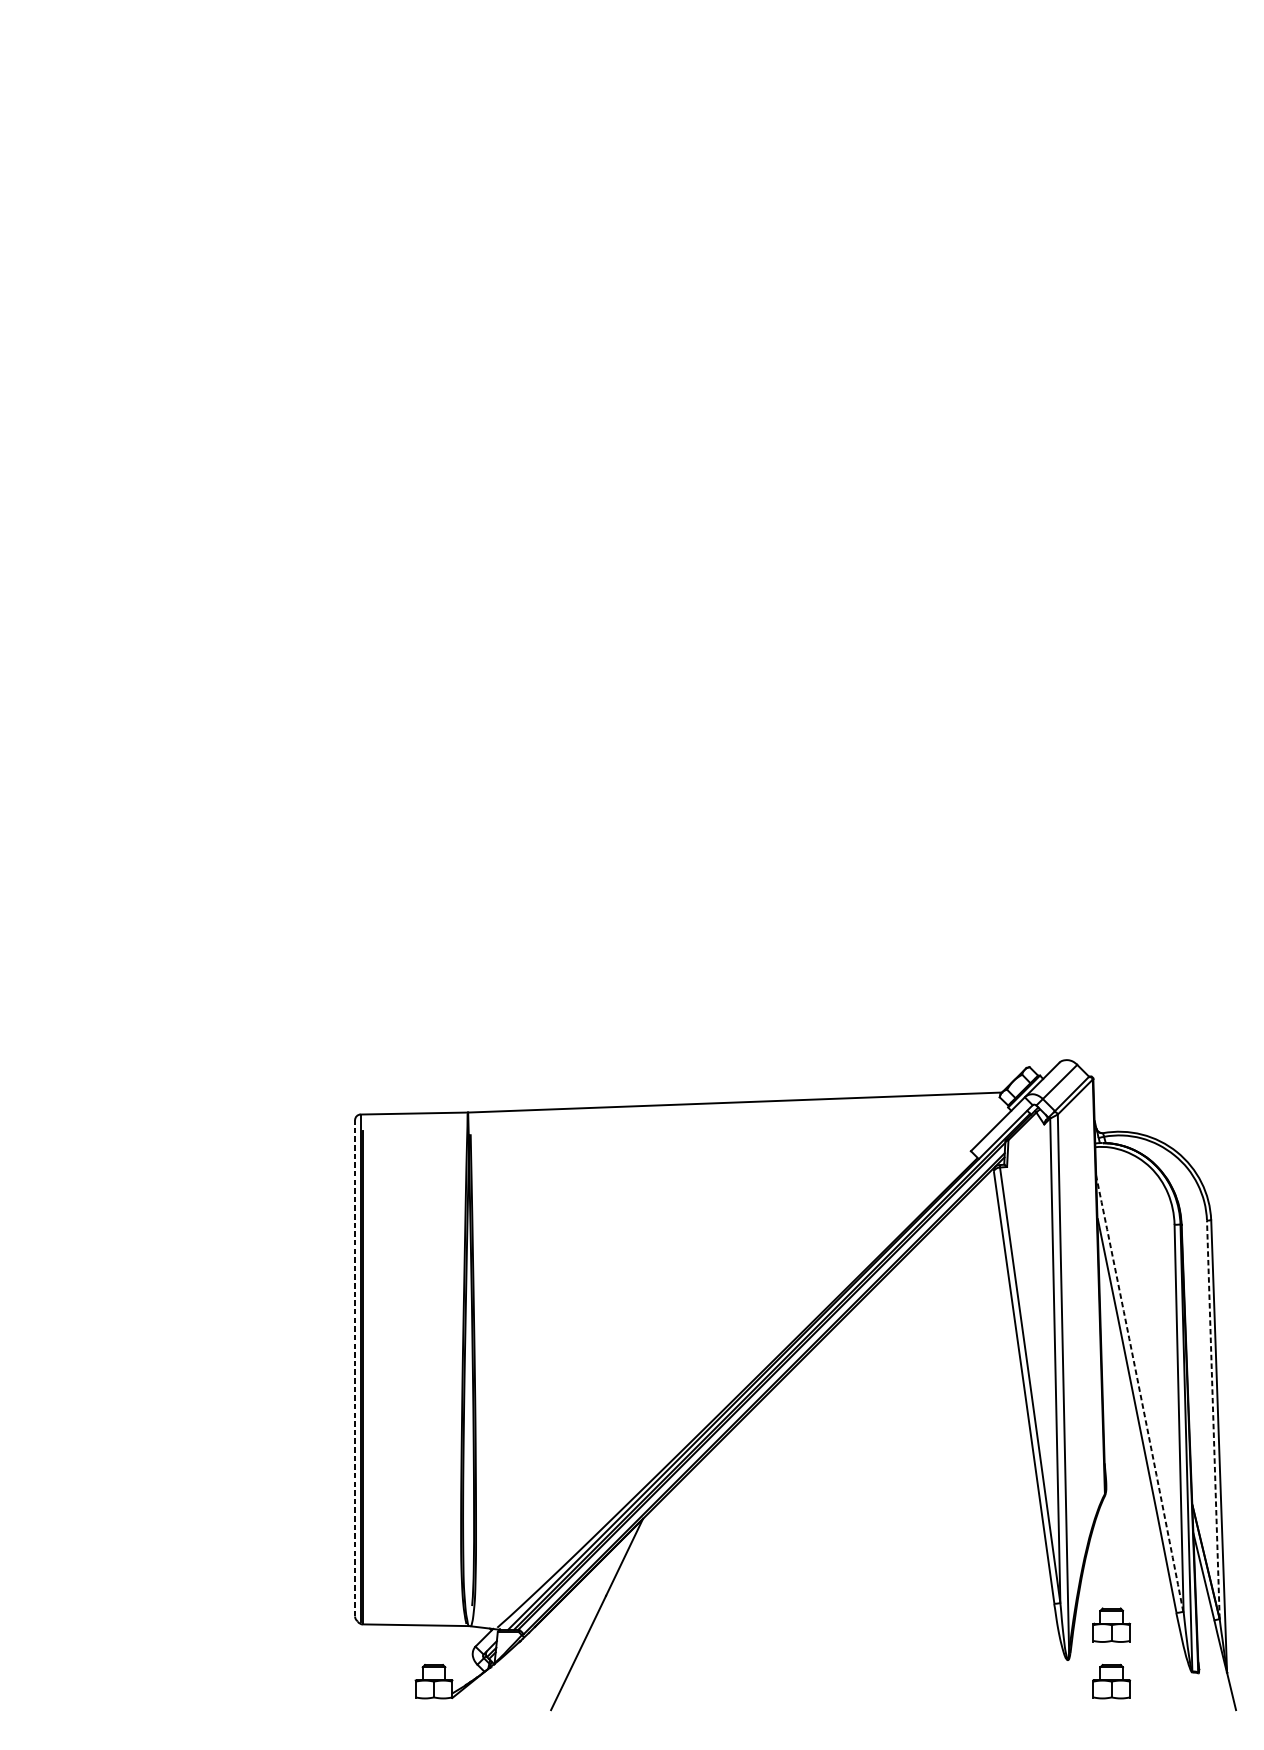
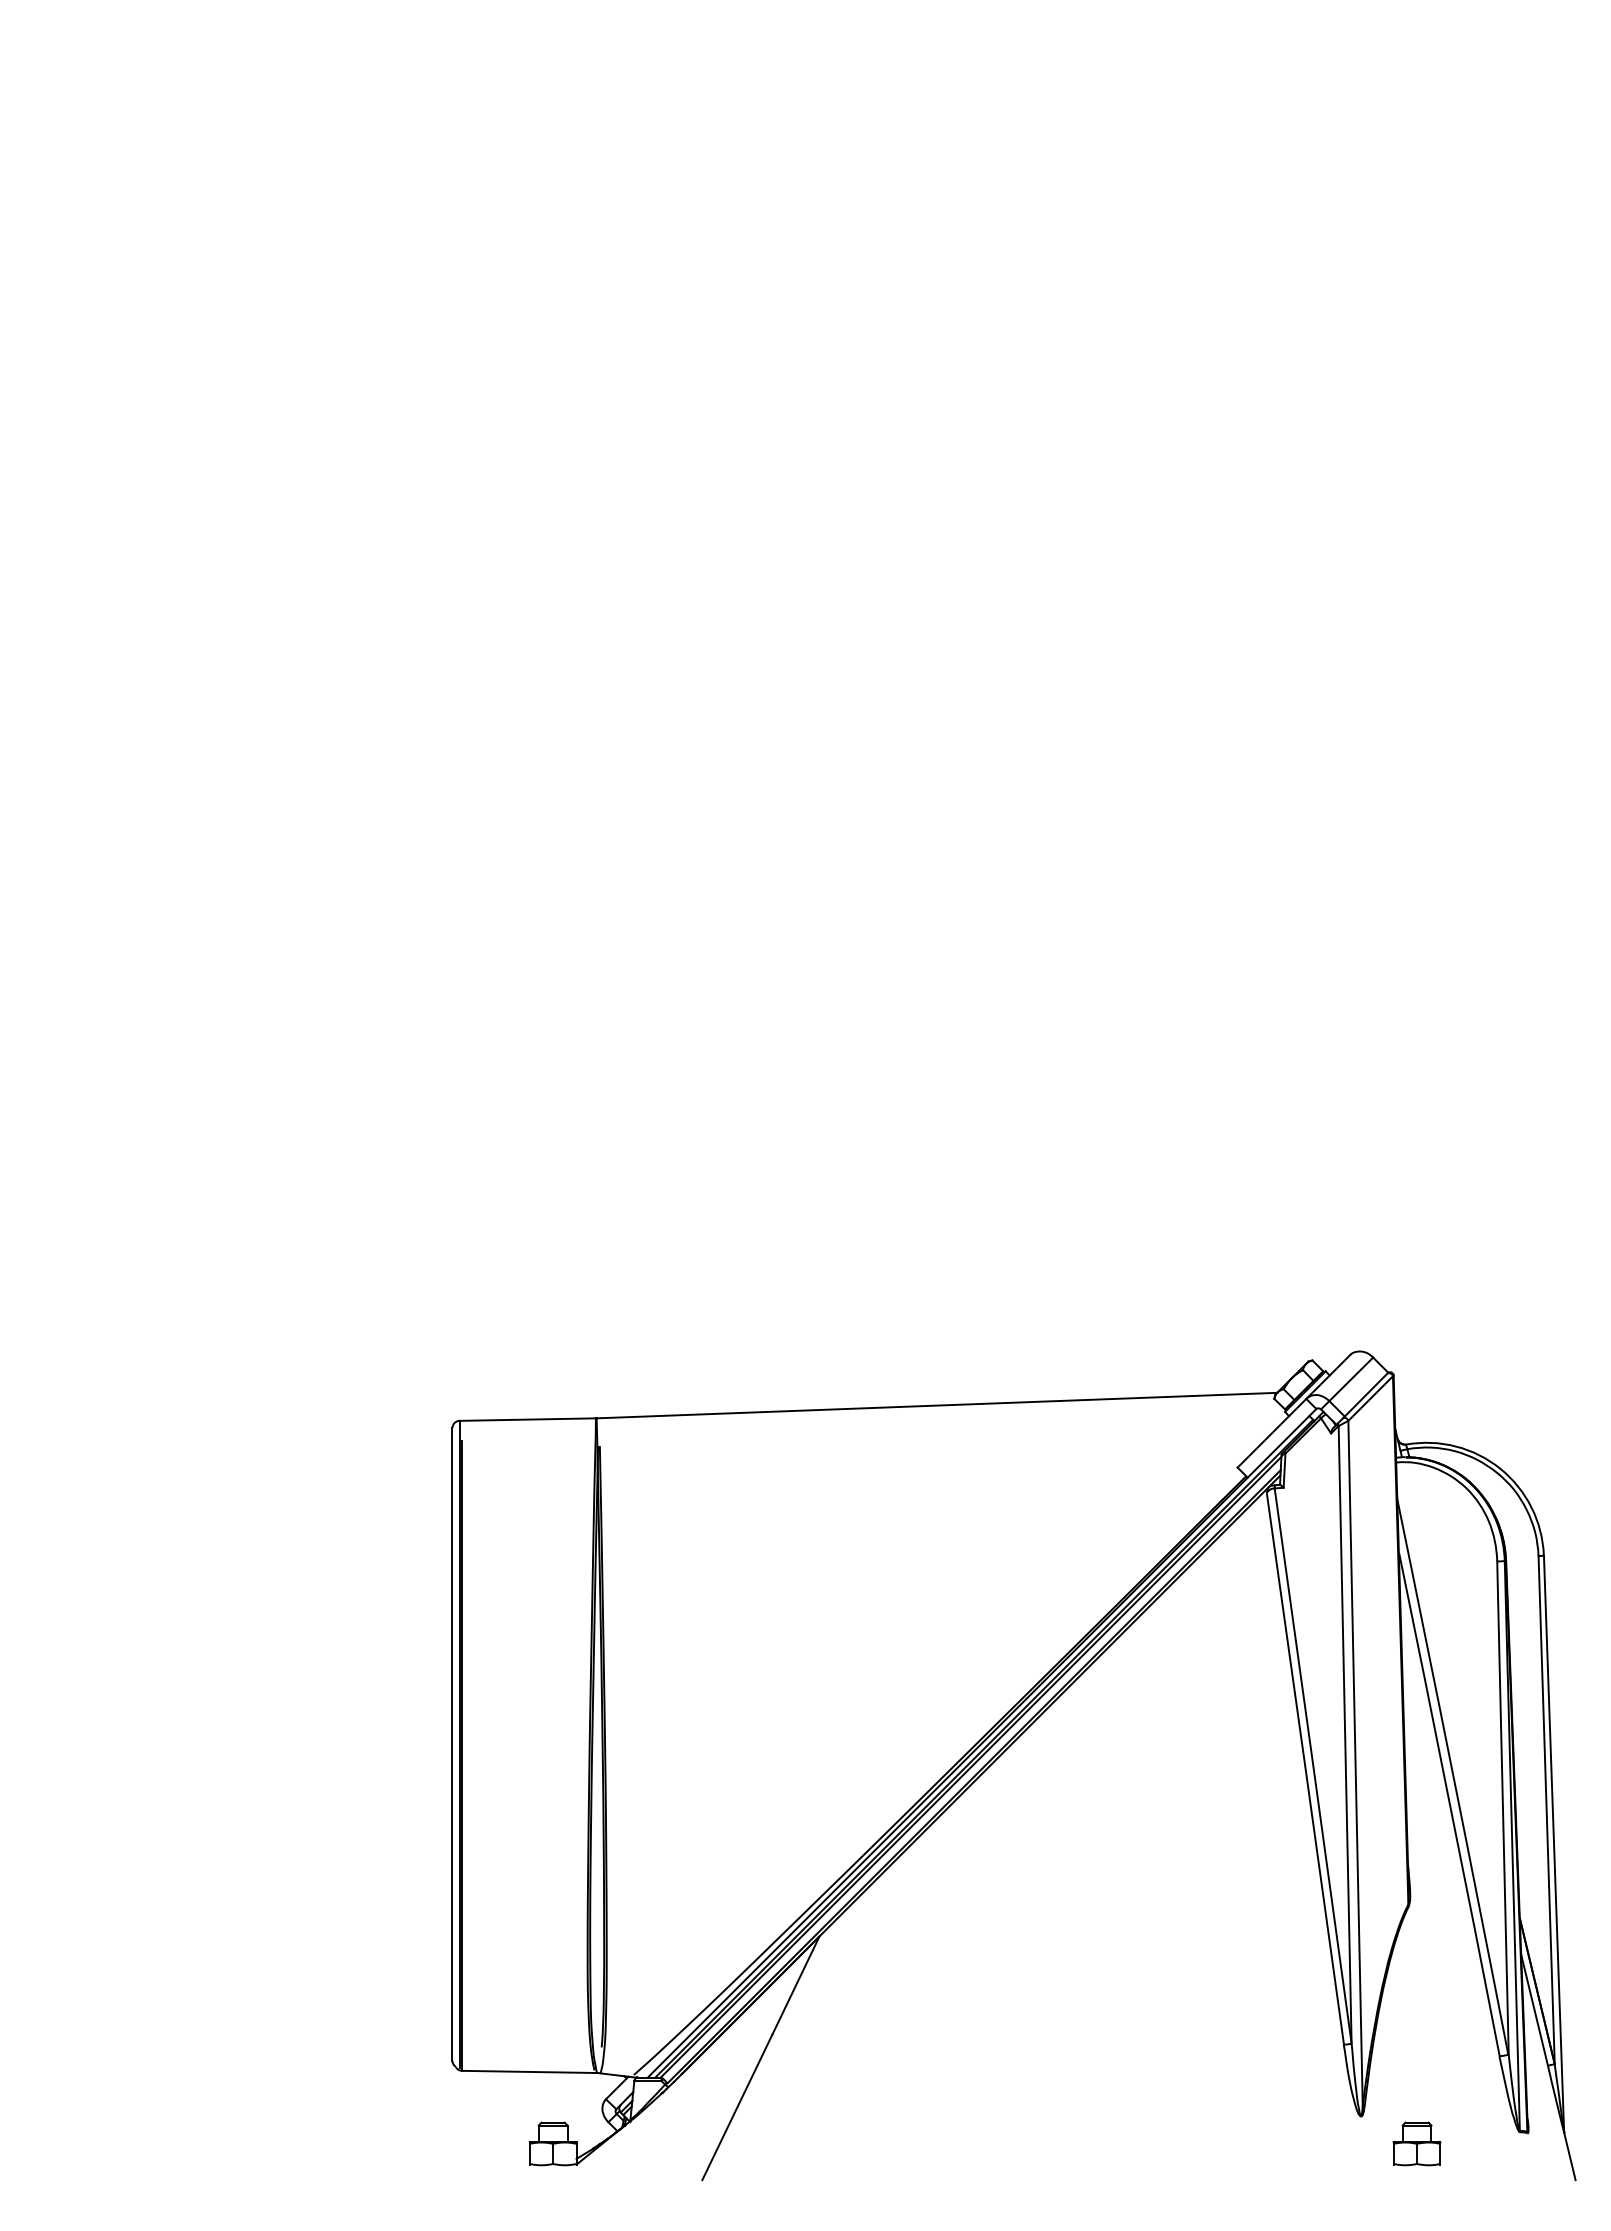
line: (355, 1367) -> (452, 1743), dashed -> solid
arc: (1140, 1393) -> (1453, 1776), dashed -> solid
line: (1213, 1419) -> (1546, 1809), dashed -> solid
part: (1111, 1624) -> (1416, 2071), removed

